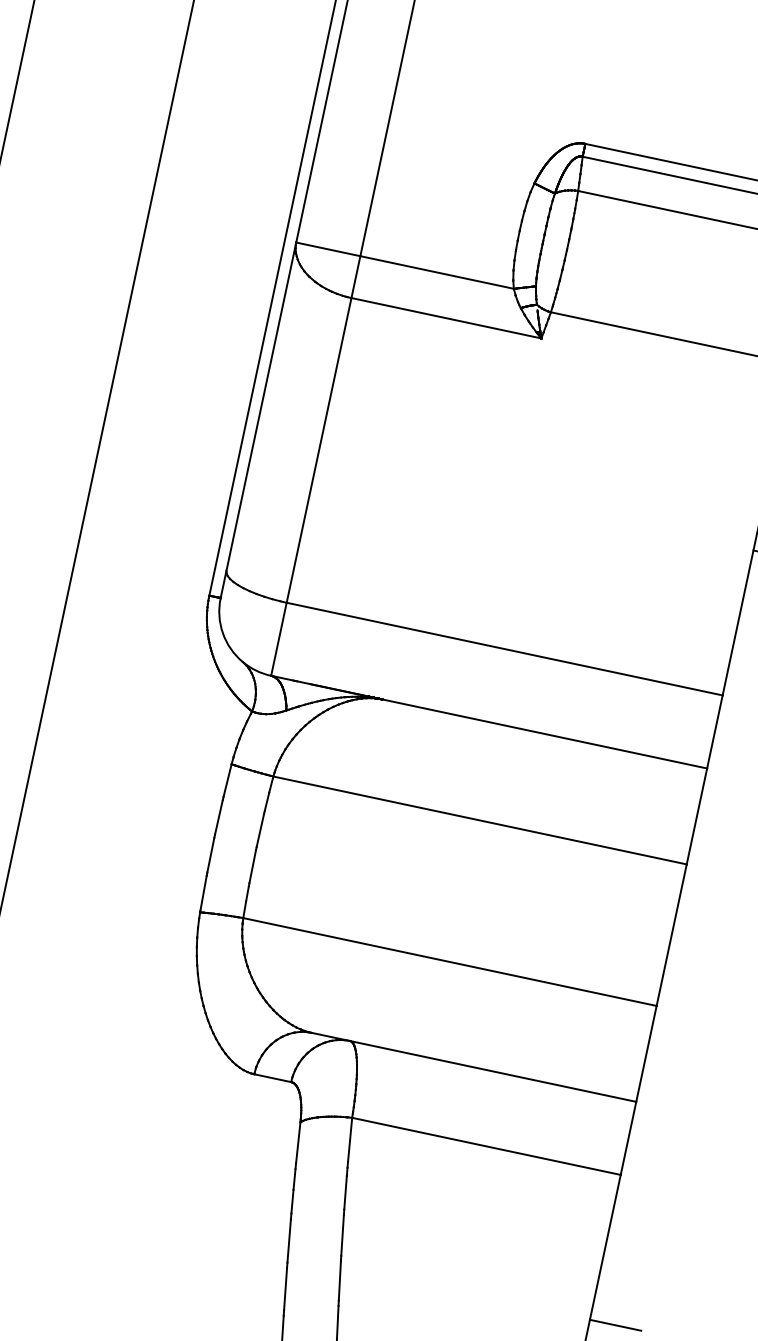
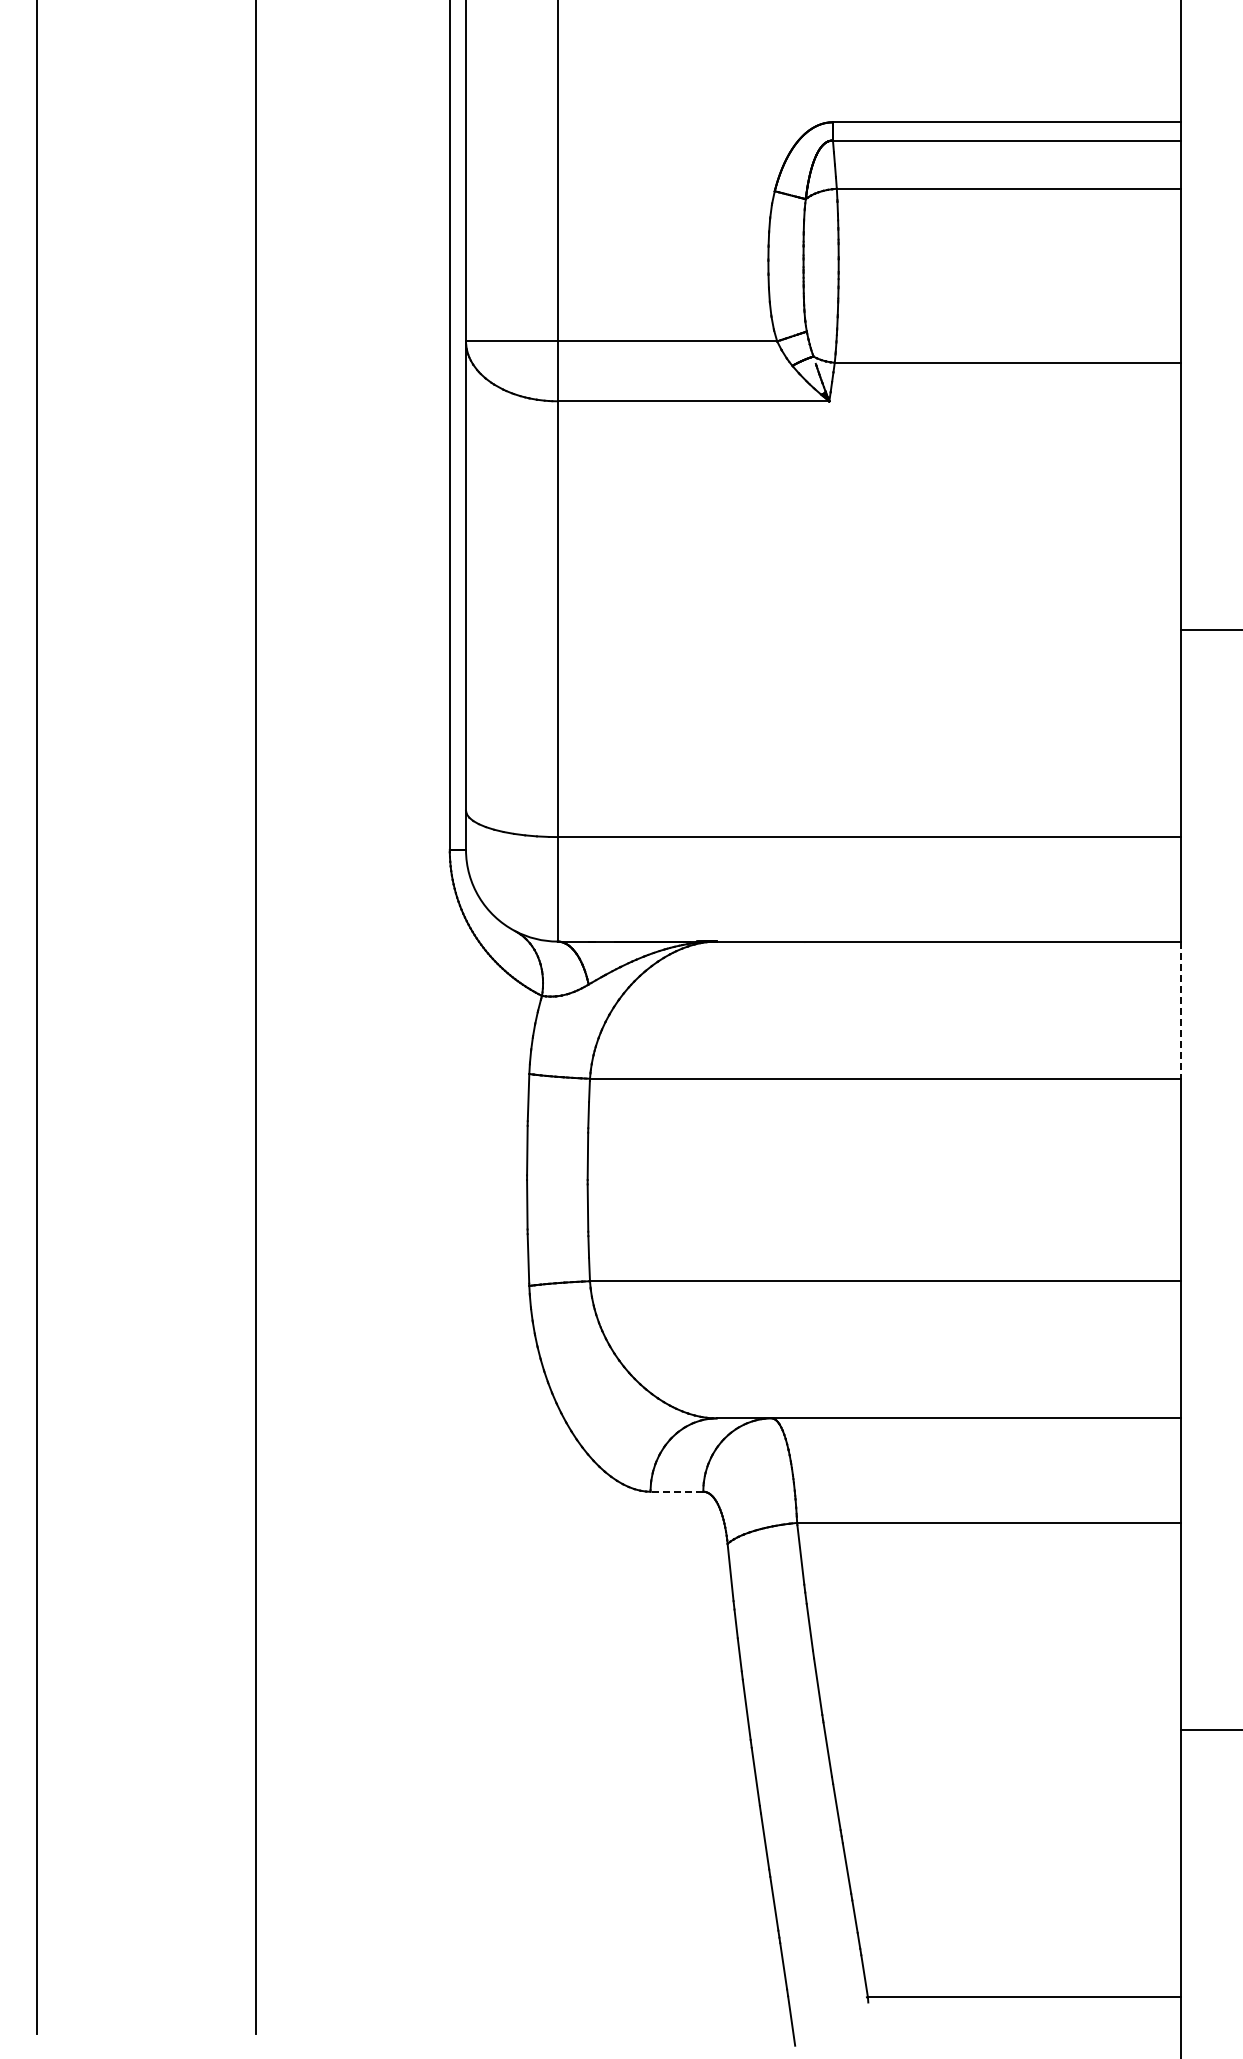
line: (697, 816) -> (1181, 1010), solid -> dashed
line: (272, 1077) -> (676, 1491), solid -> dashed

